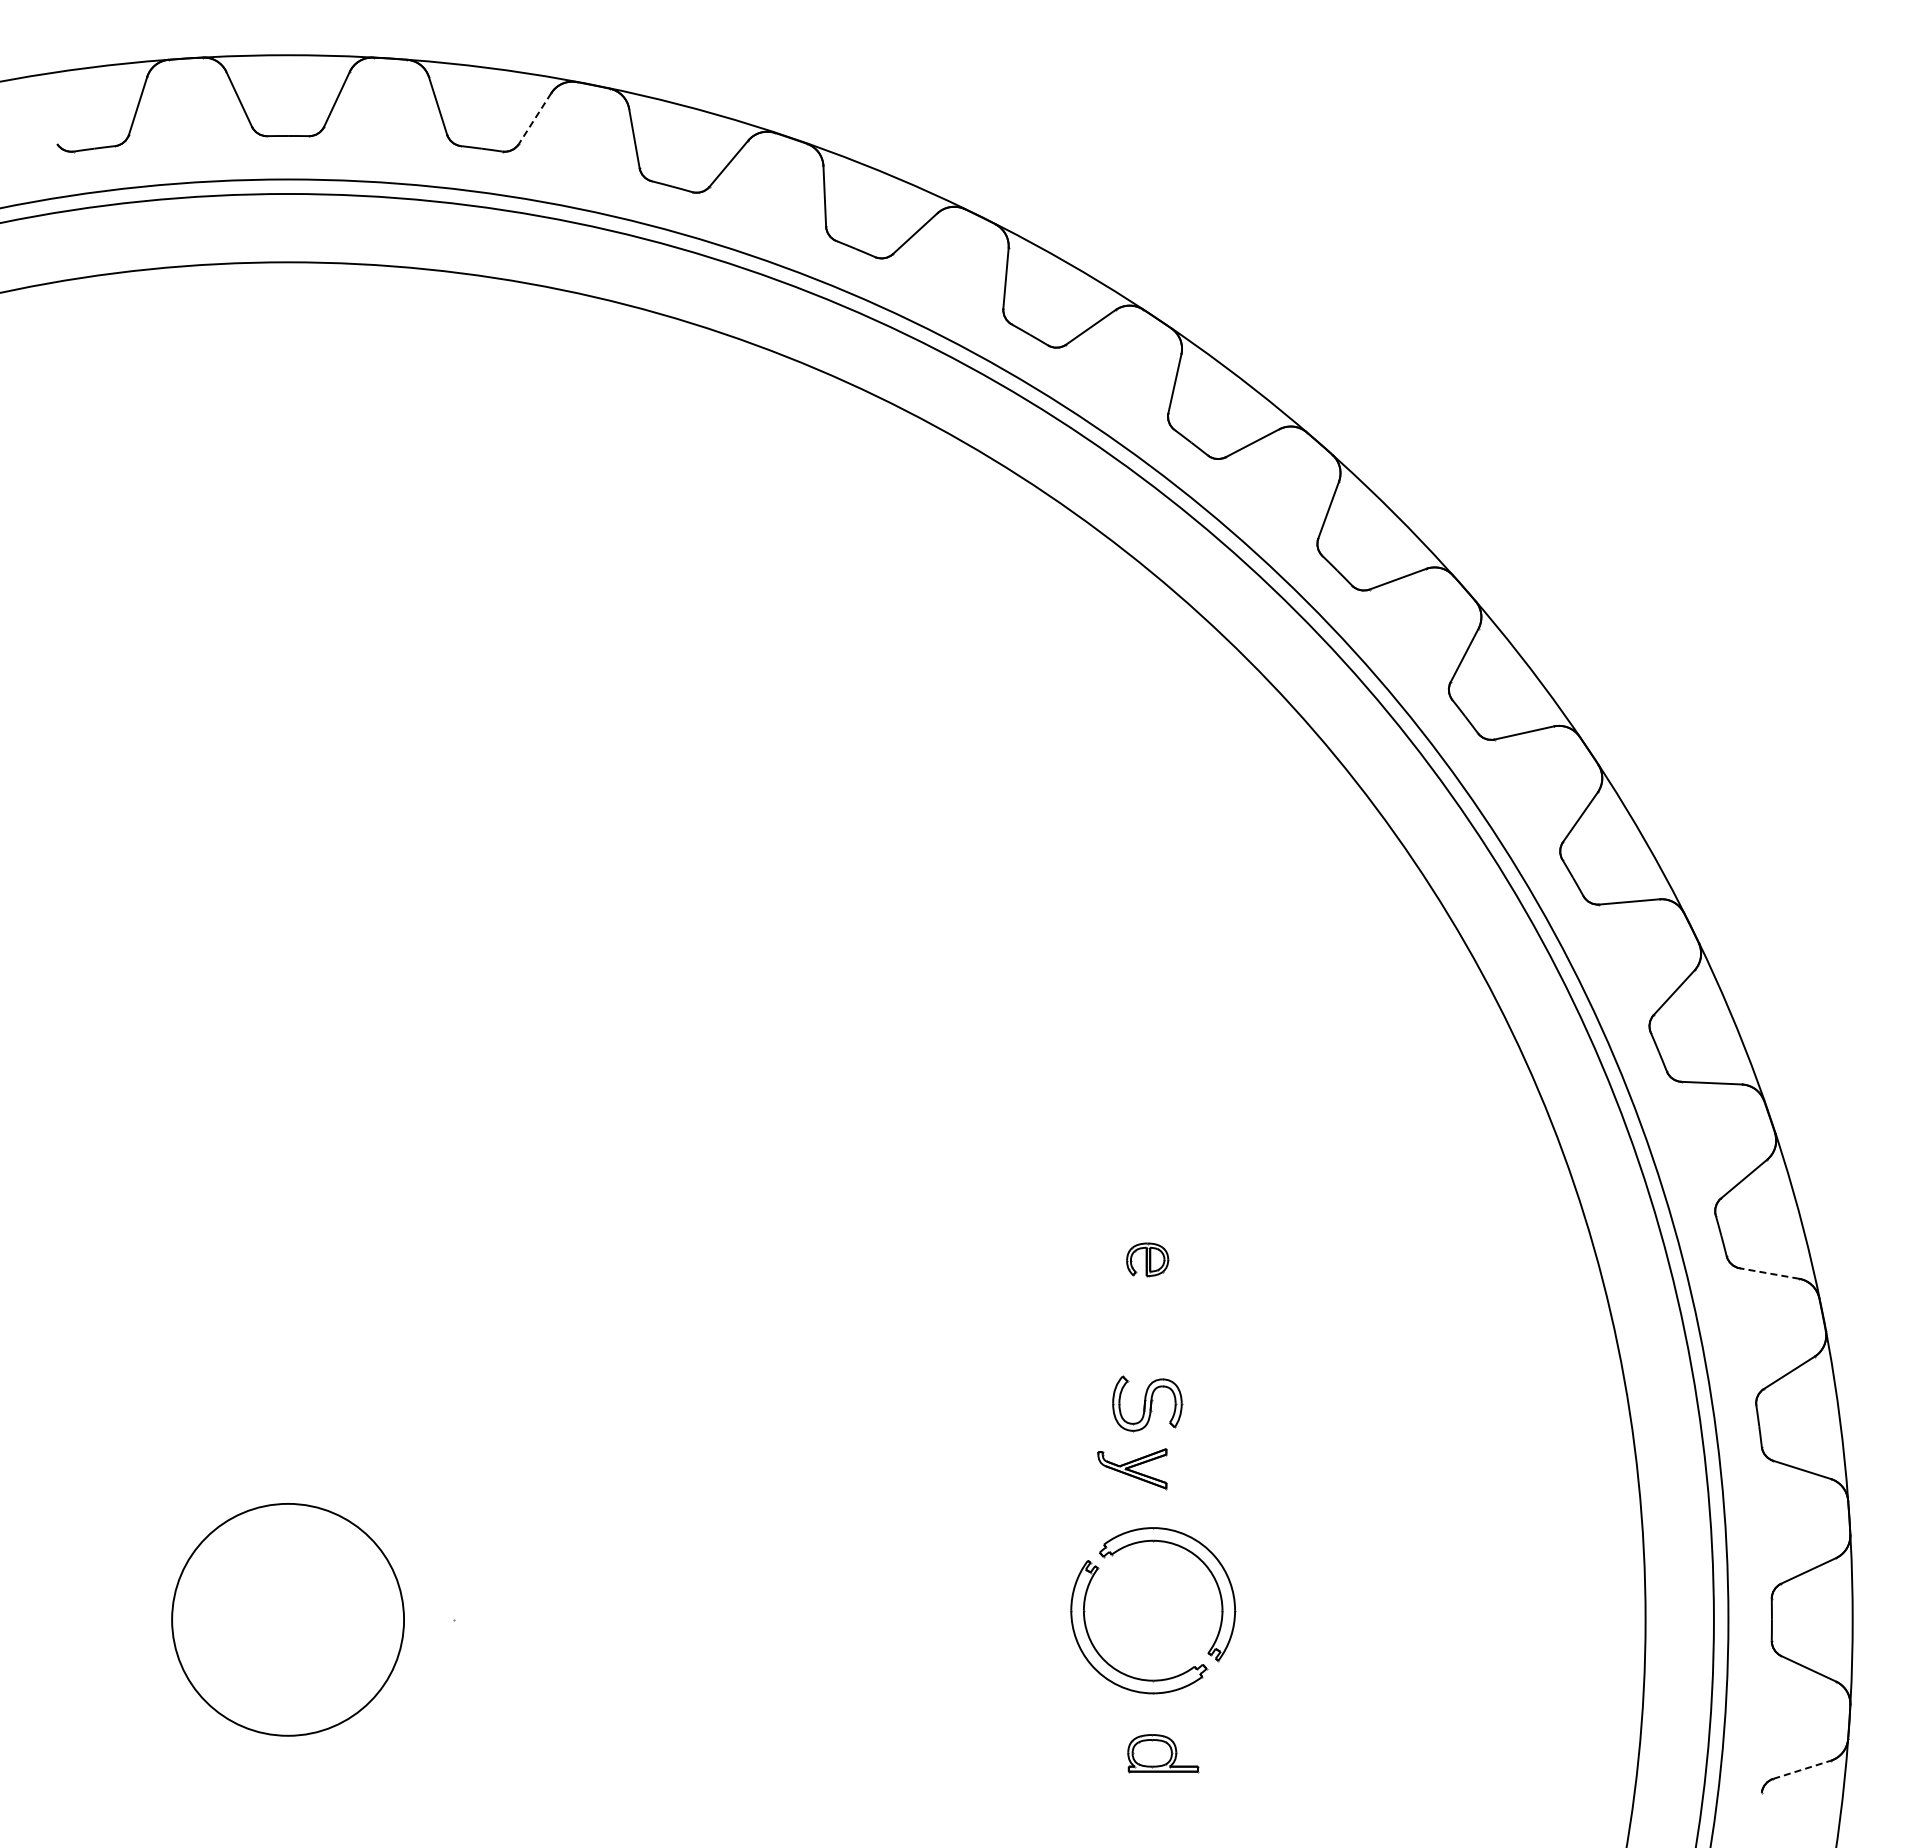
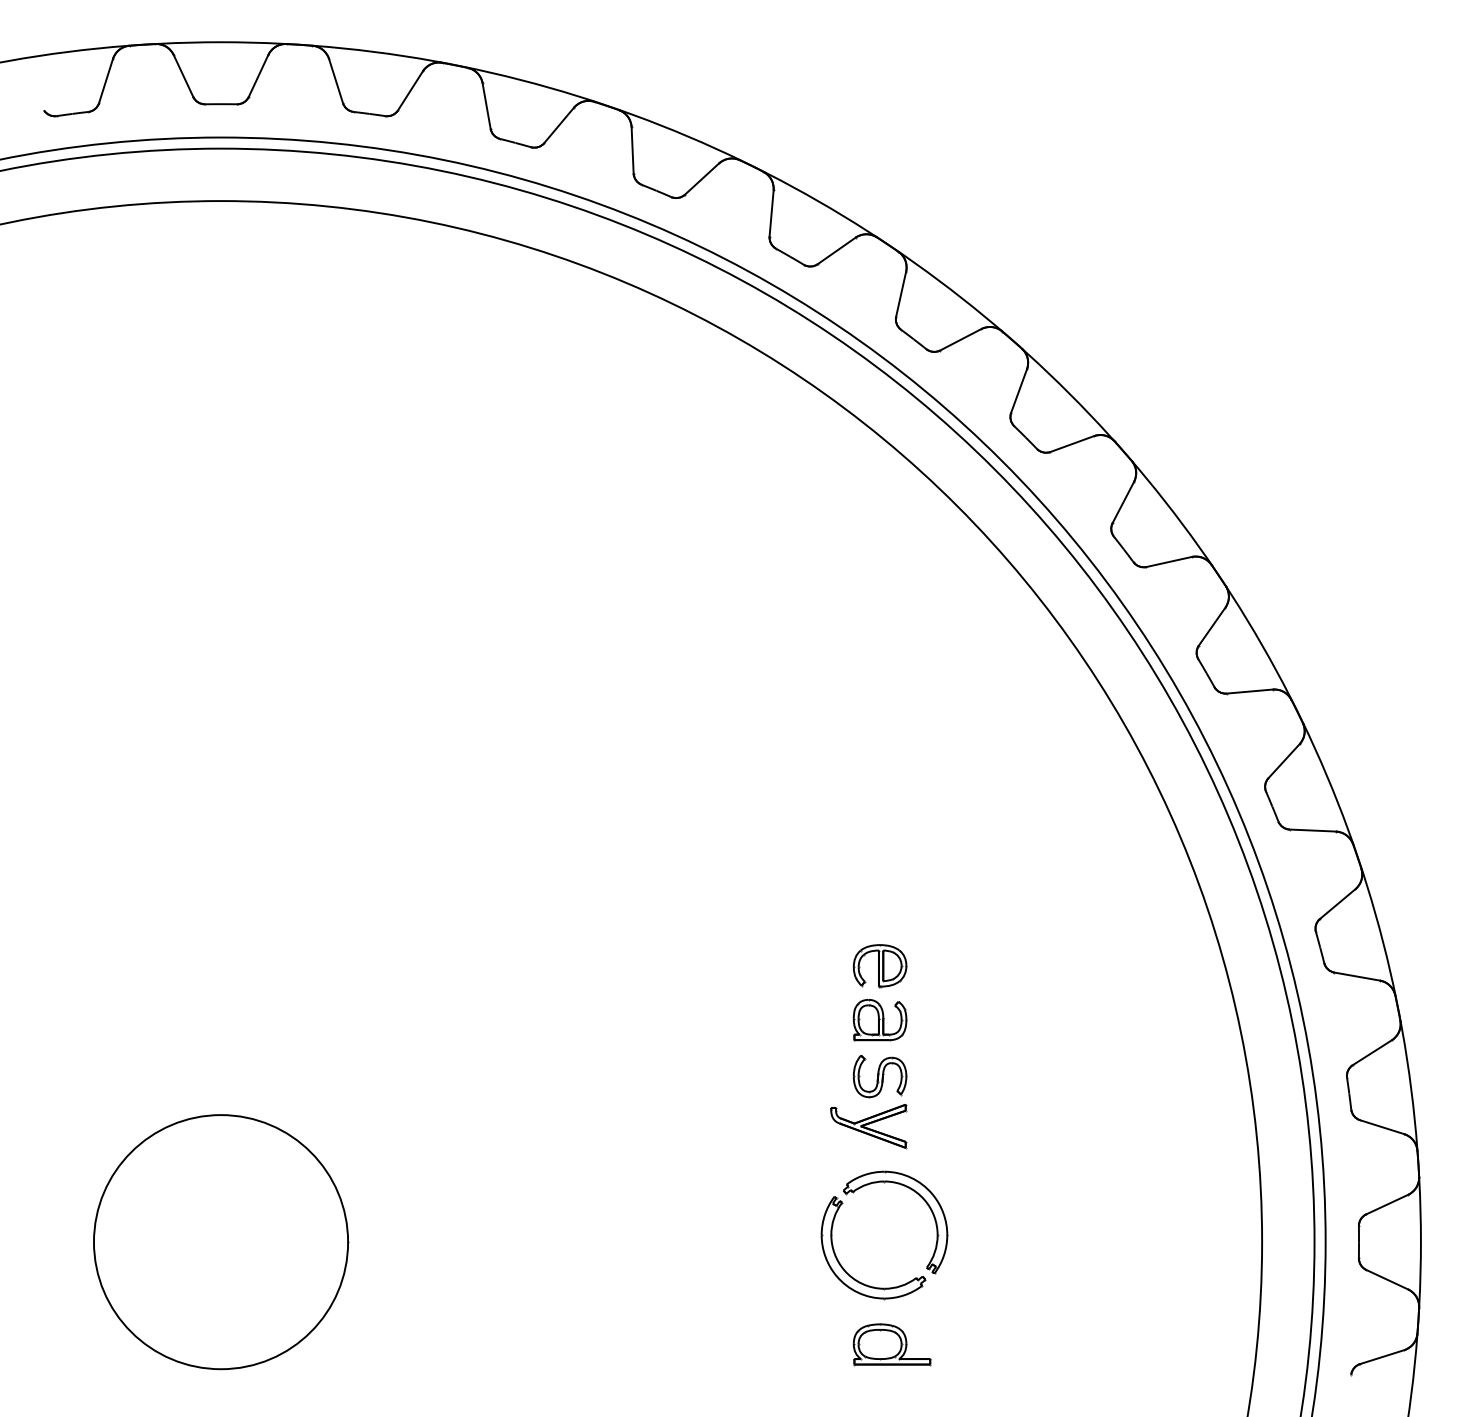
line: (534, 119) -> (410, 91), dashed -> solid
part: (1147, 1259) -> (880, 965), size x1.67
line: (1769, 1273) -> (1357, 976), dashed -> solid
part: (1147, 1330) -> (880, 1020), added
part: (1132, 1468) -> (868, 1126), size x1.43
circle: (287, 1619) -> (220, 1241), size x1.43
part: (1163, 1753) -> (892, 1344), size x1.43
line: (1802, 1769) -> (1382, 1356), dashed -> solid

